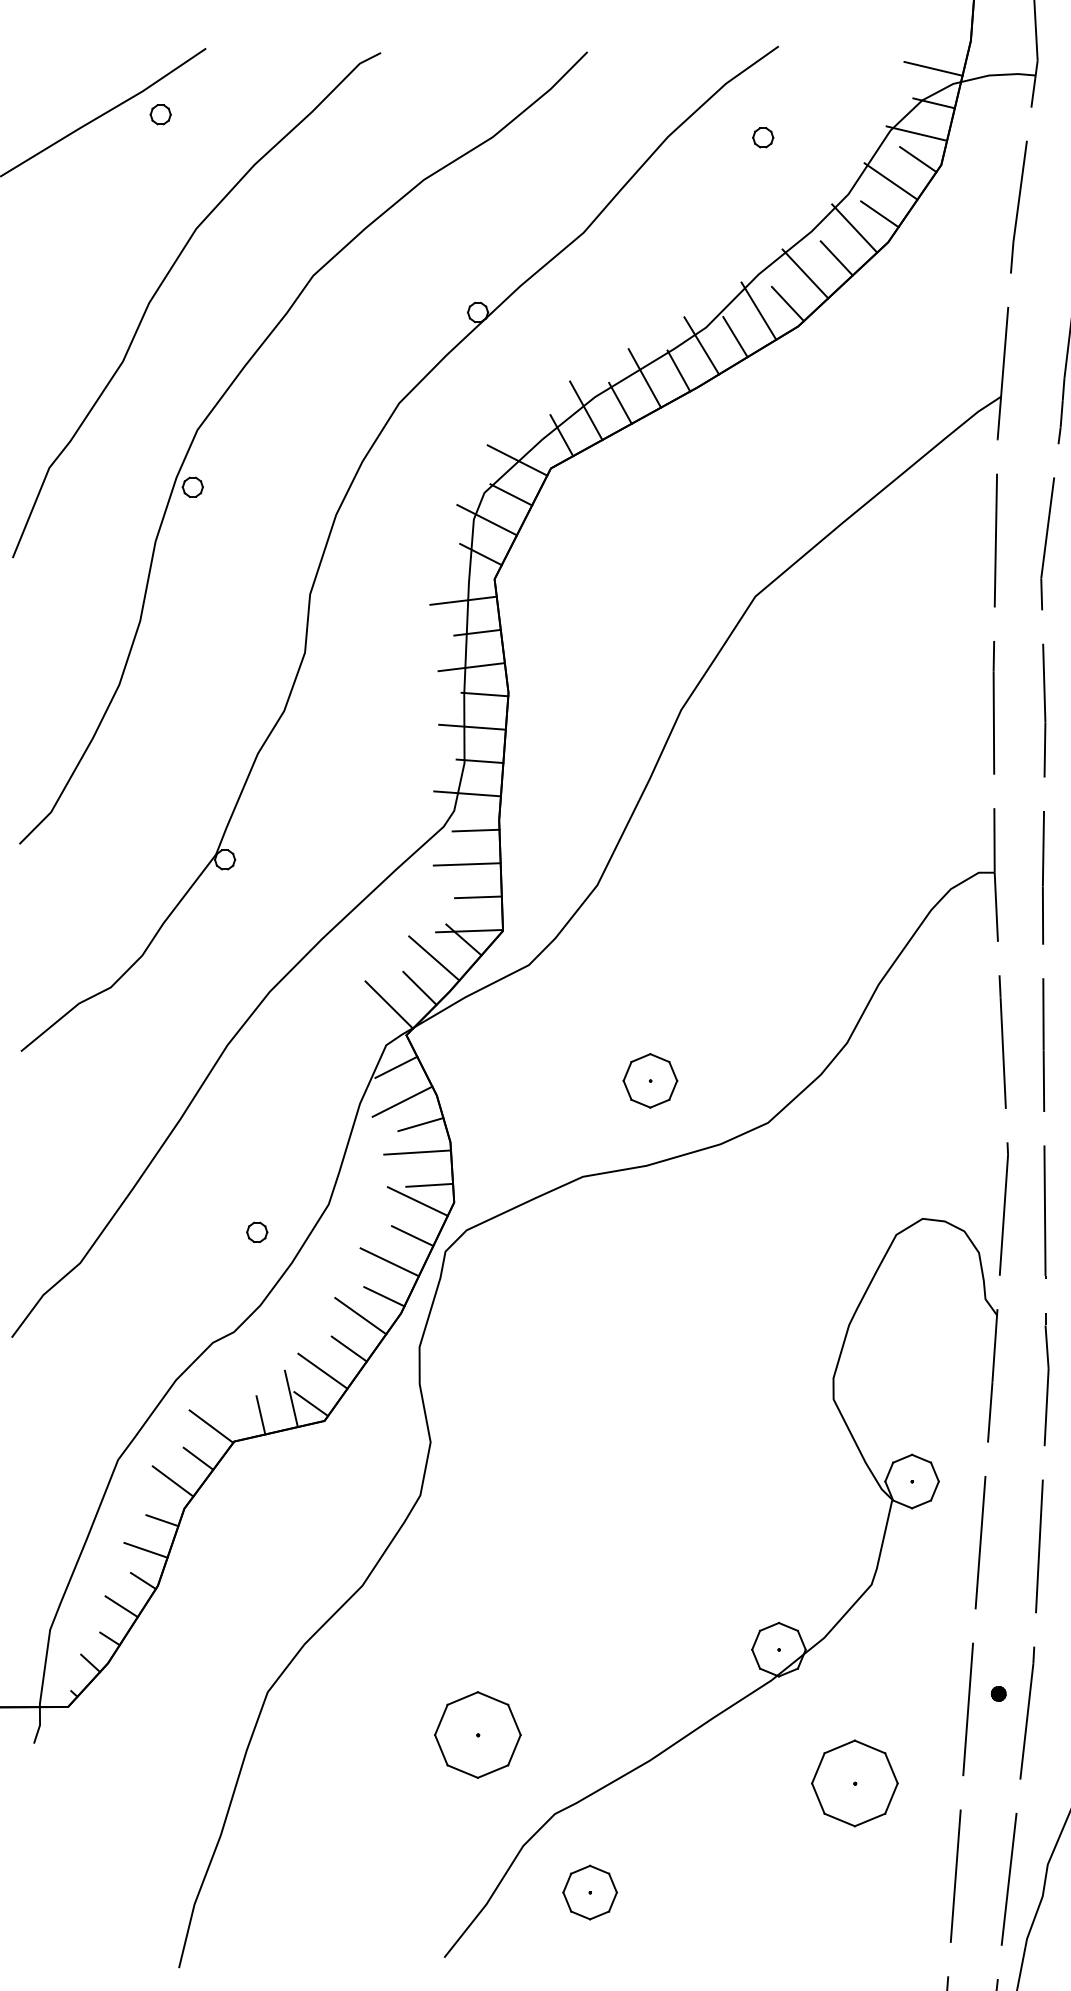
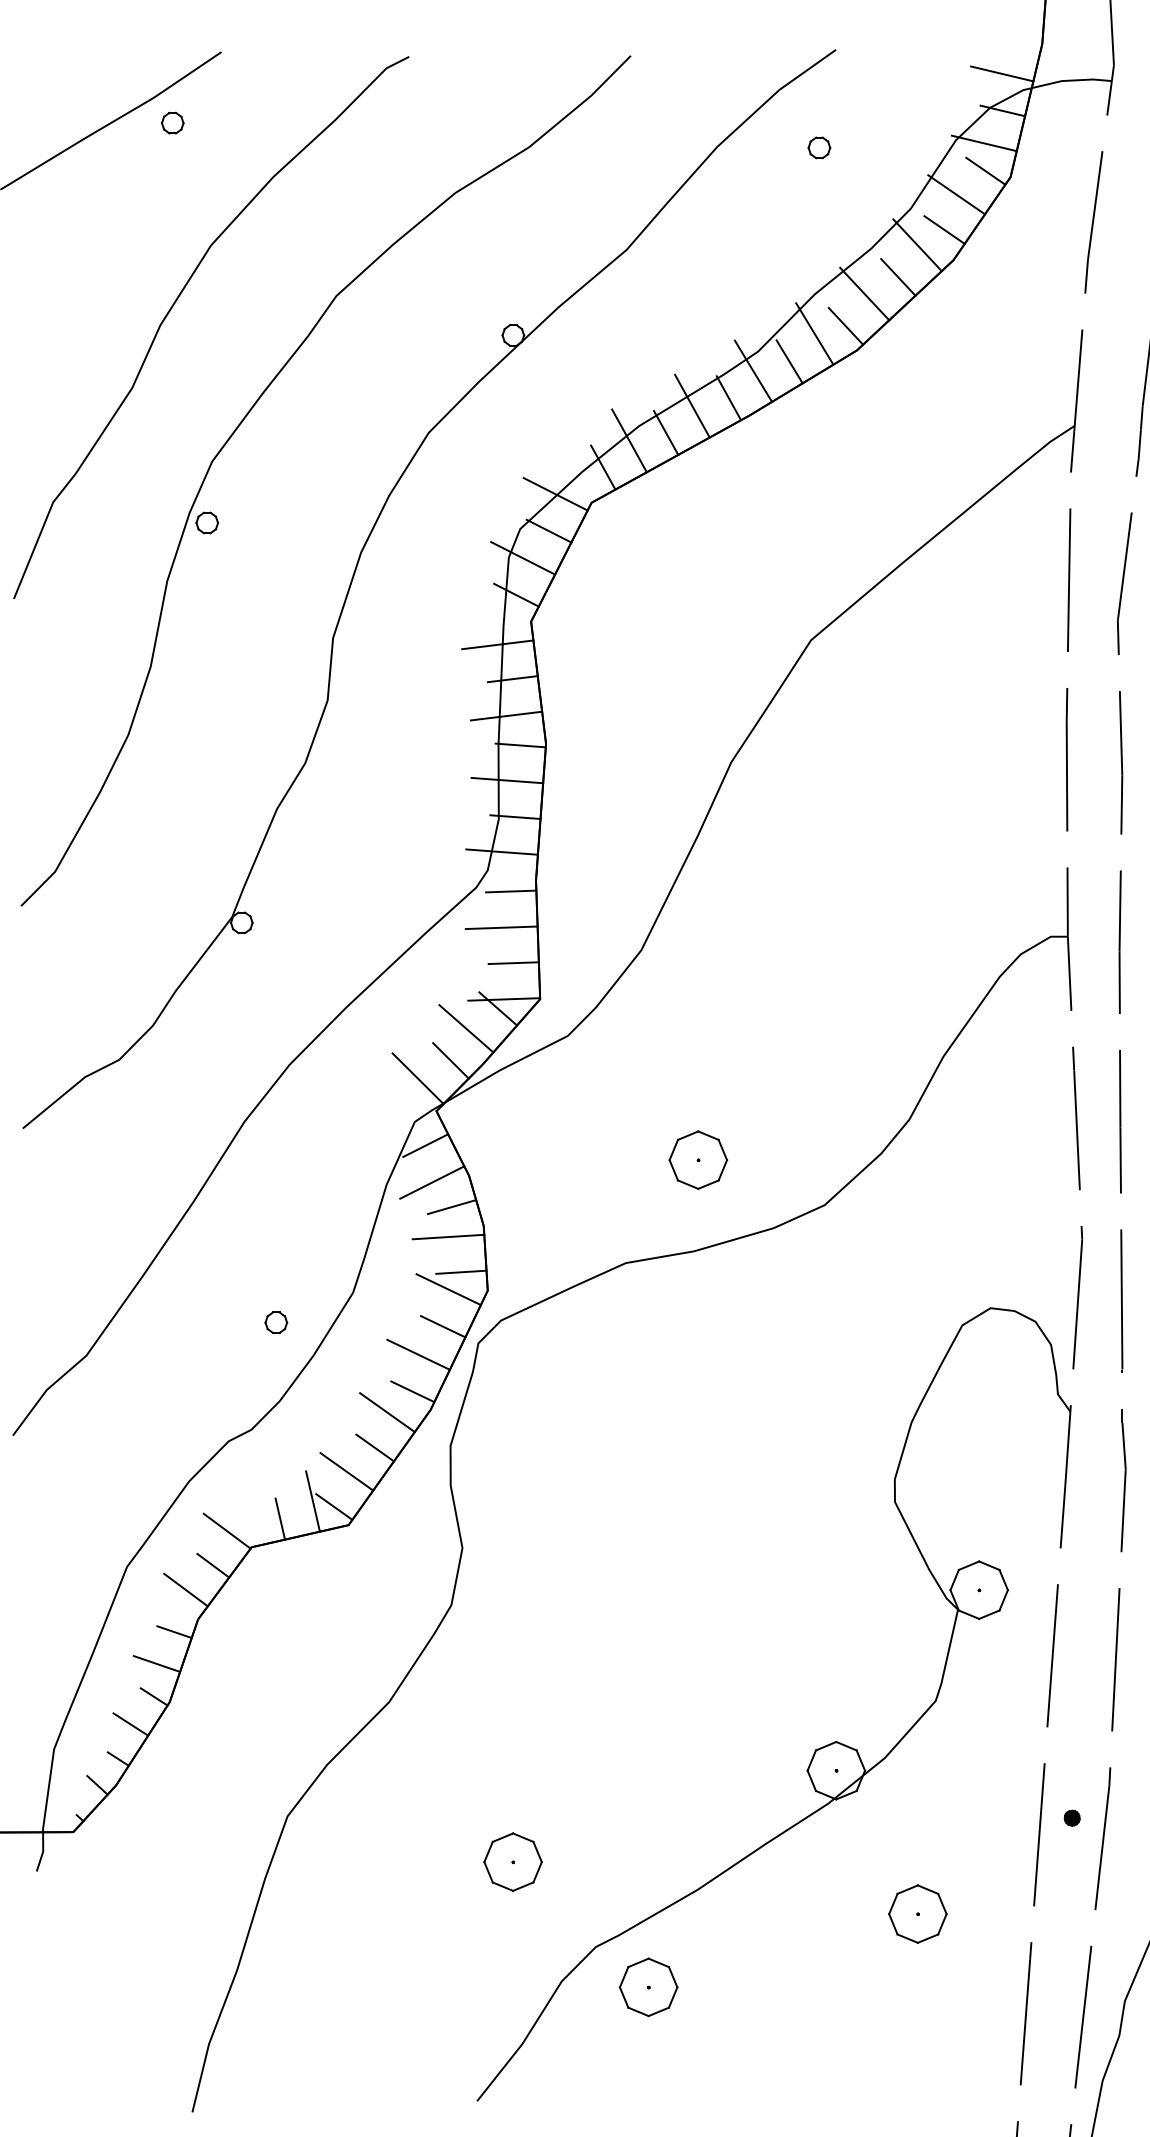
part: (477, 1734) -> (512, 1861), size x0.62
part: (854, 1782) -> (917, 1913), size x0.62
part: (590, 1892) -> (648, 1987), moved

